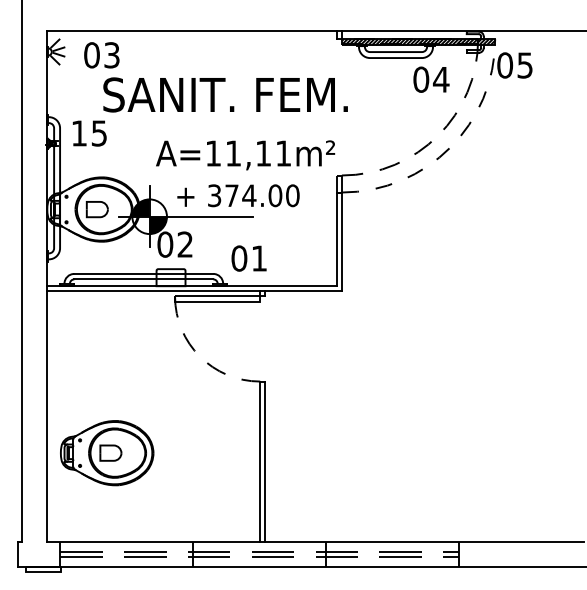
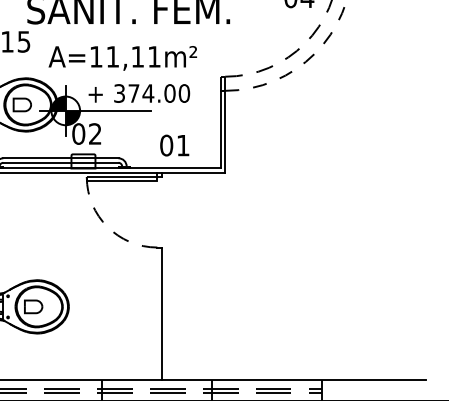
text: (245, 155) -> (122, 58), moved
text: (248, 258) -> (174, 145), moved
line: (260, 461) -> (157, 313), removed

